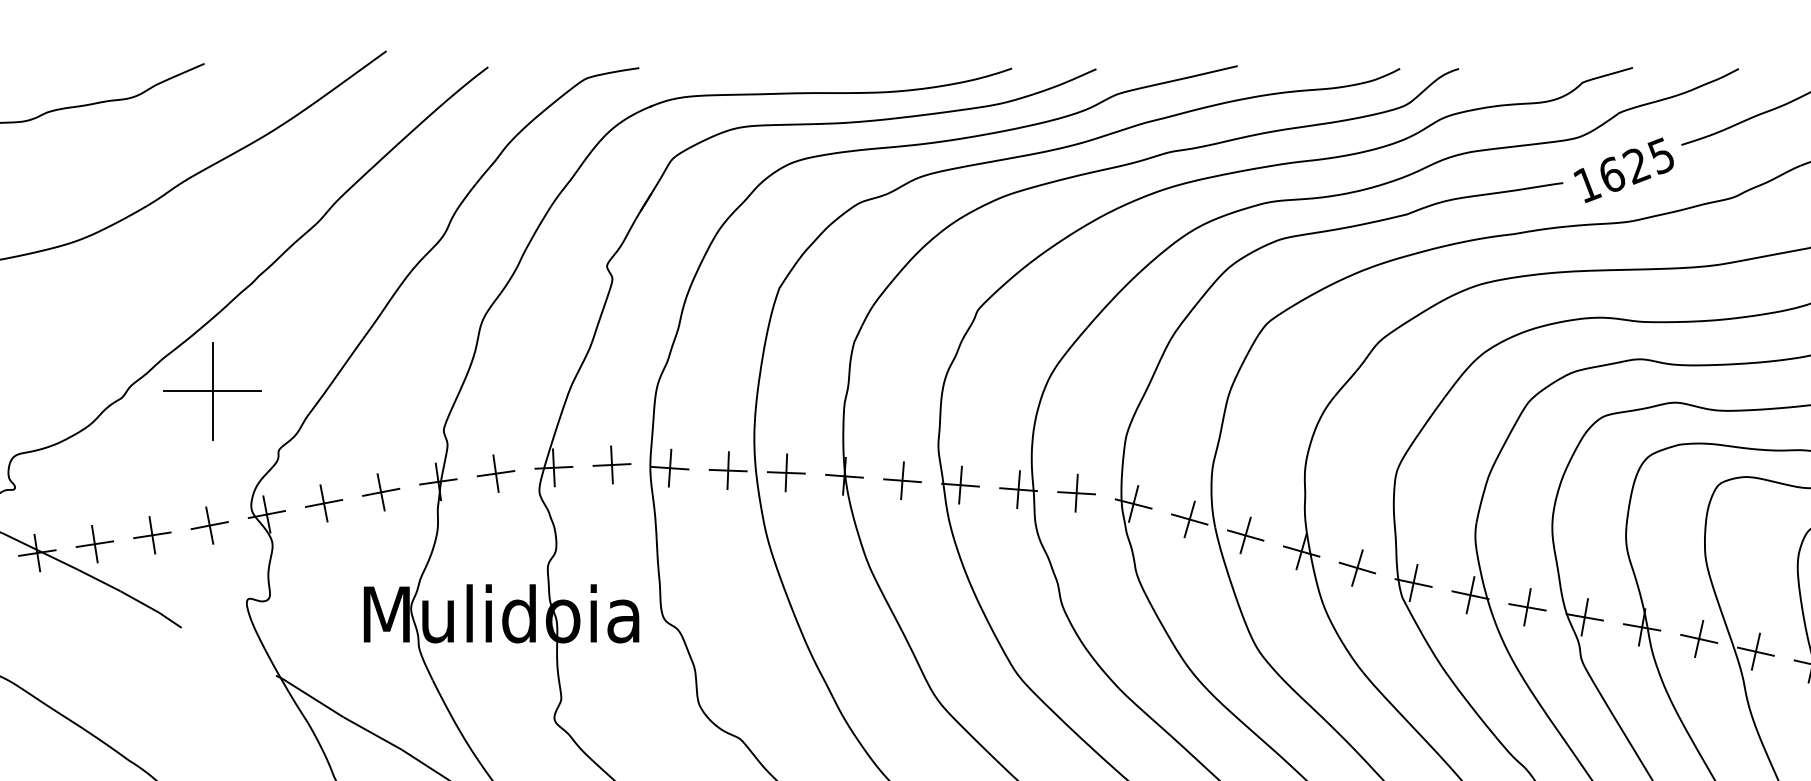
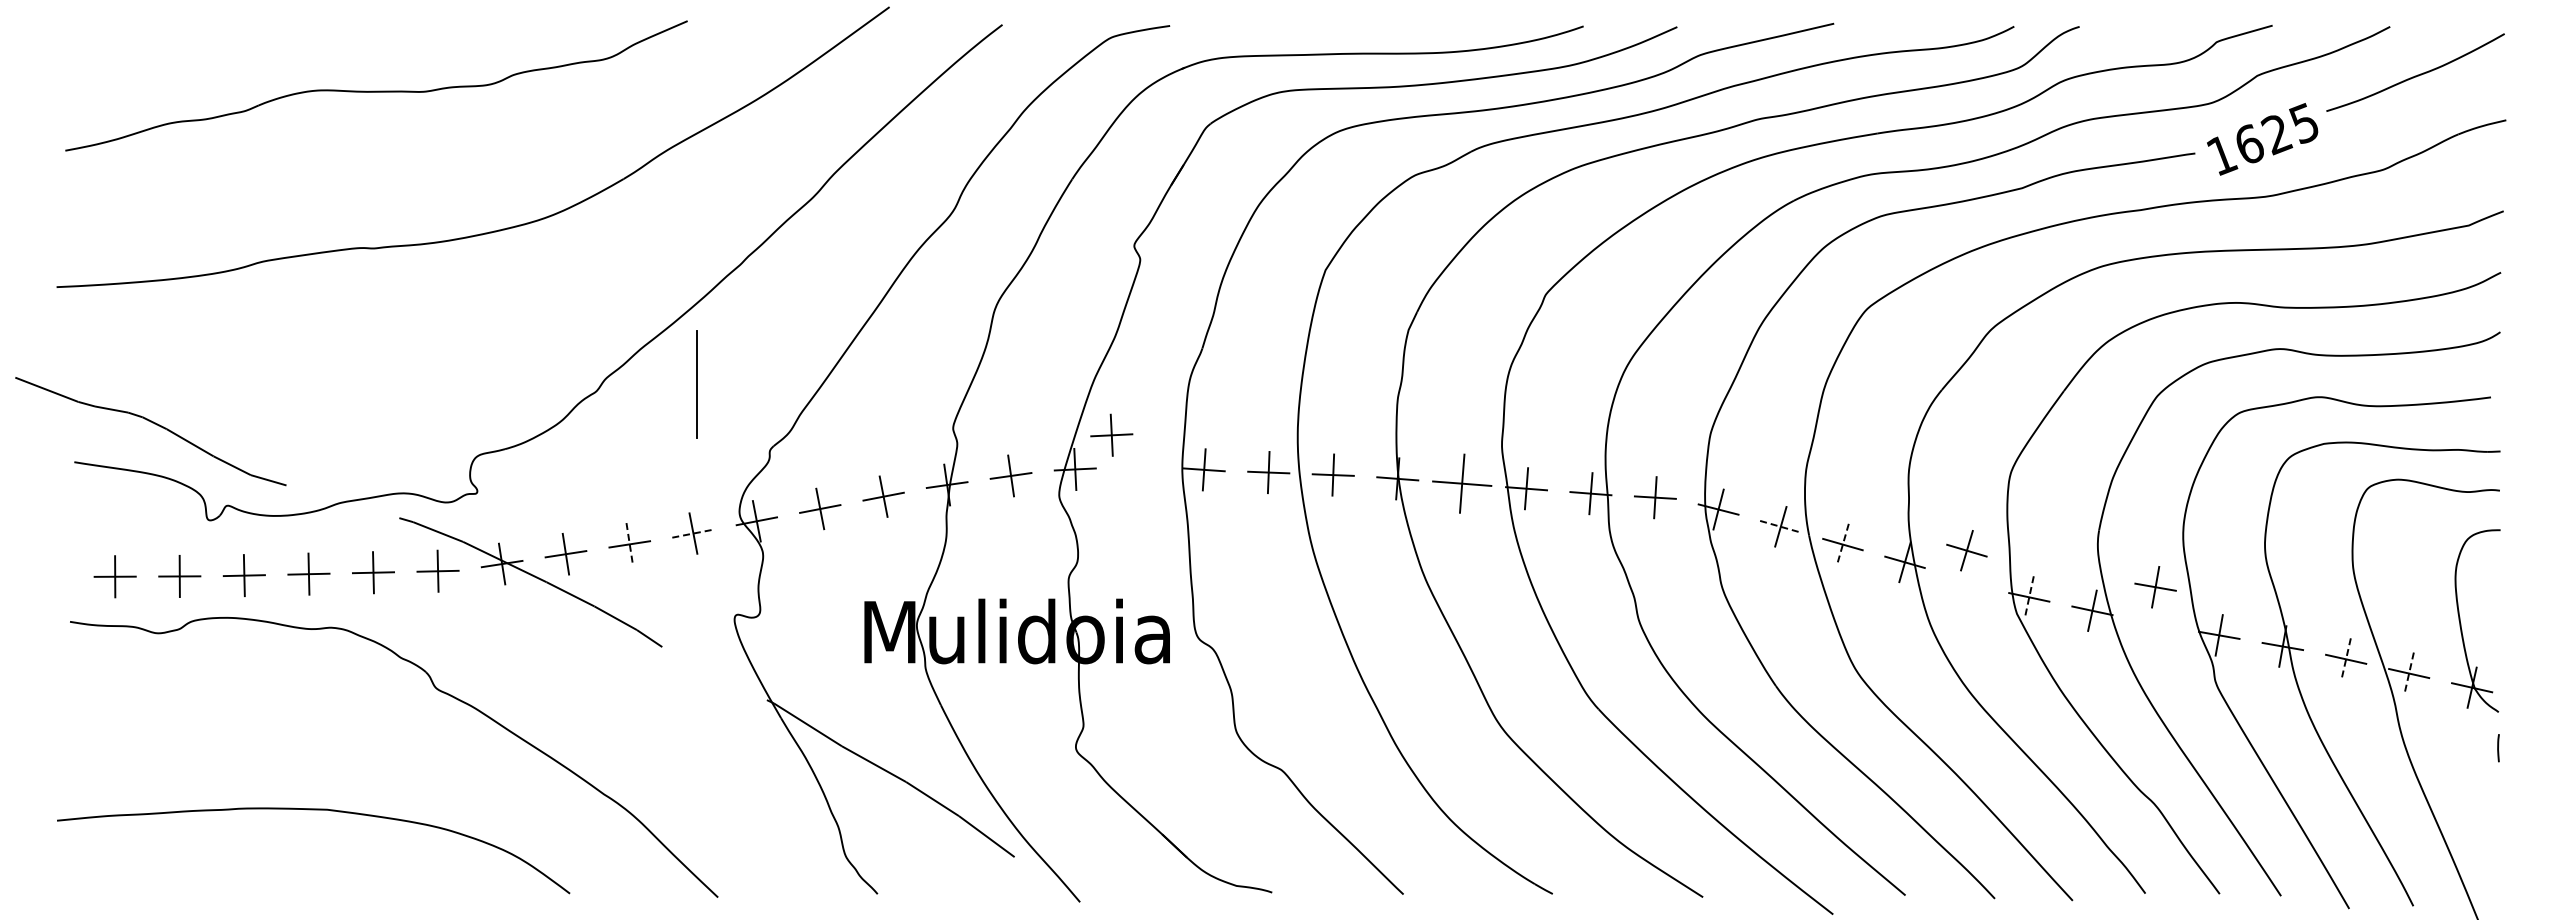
line: (212, 391) -> (696, 384), removed
part: (611, 464) -> (1111, 434), moved
part: (901, 480) -> (1461, 483), size x1.4
line: (1189, 519) -> (1780, 526), solid -> dashed
line: (209, 525) -> (693, 533), solid -> dashed
line: (152, 535) -> (629, 544), solid -> dashed
line: (1245, 535) -> (1842, 544), solid -> dashed
part: (1357, 567) -> (1966, 550), moved
line: (1413, 583) -> (2029, 597), solid -> dashed
part: (1527, 607) -> (2155, 587), moved
line: (1699, 639) -> (2346, 659), solid -> dashed
line: (1756, 651) -> (2409, 673), solid -> dashed

